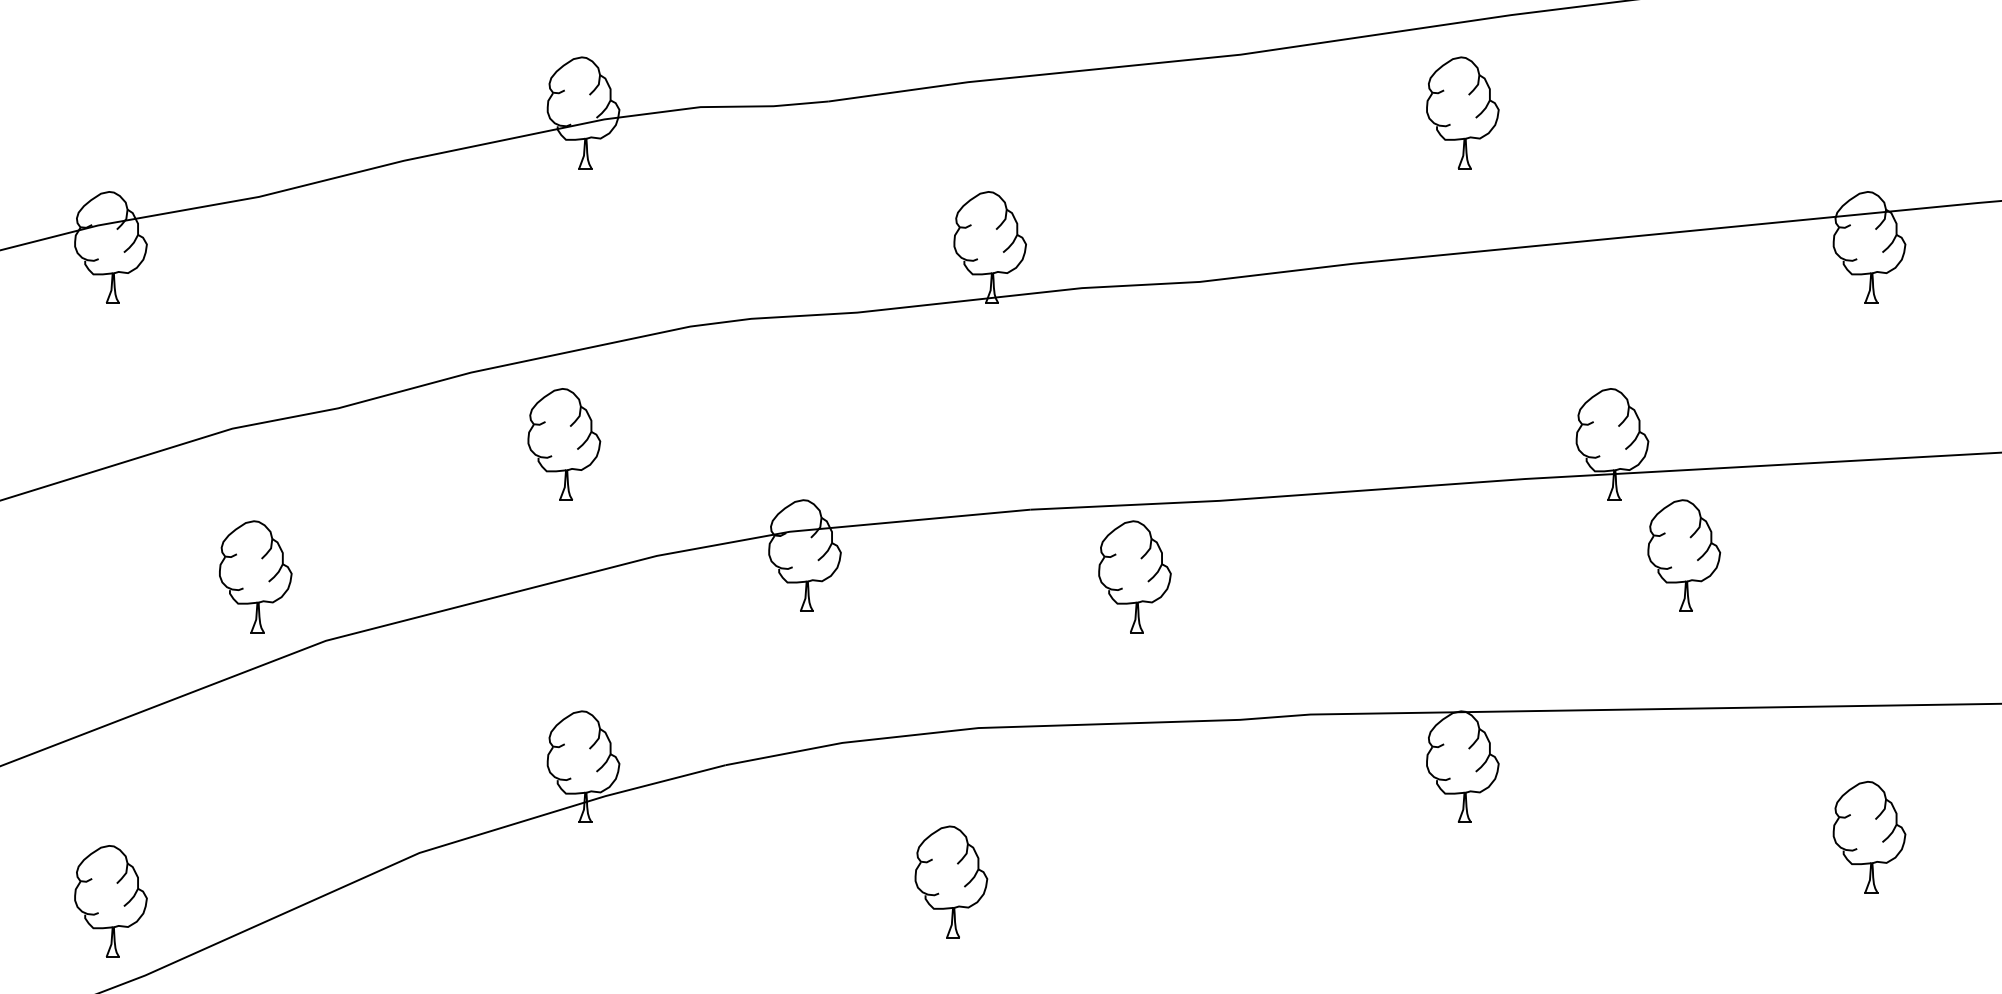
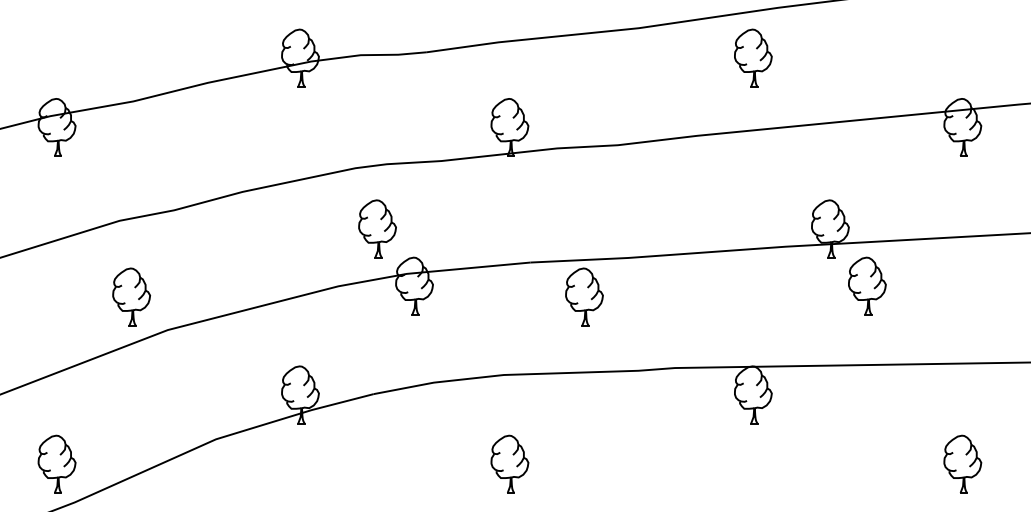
part: (564, 443) -> (377, 228), moved
part: (1868, 835) -> (962, 463), moved
part: (950, 880) -> (509, 463), moved

